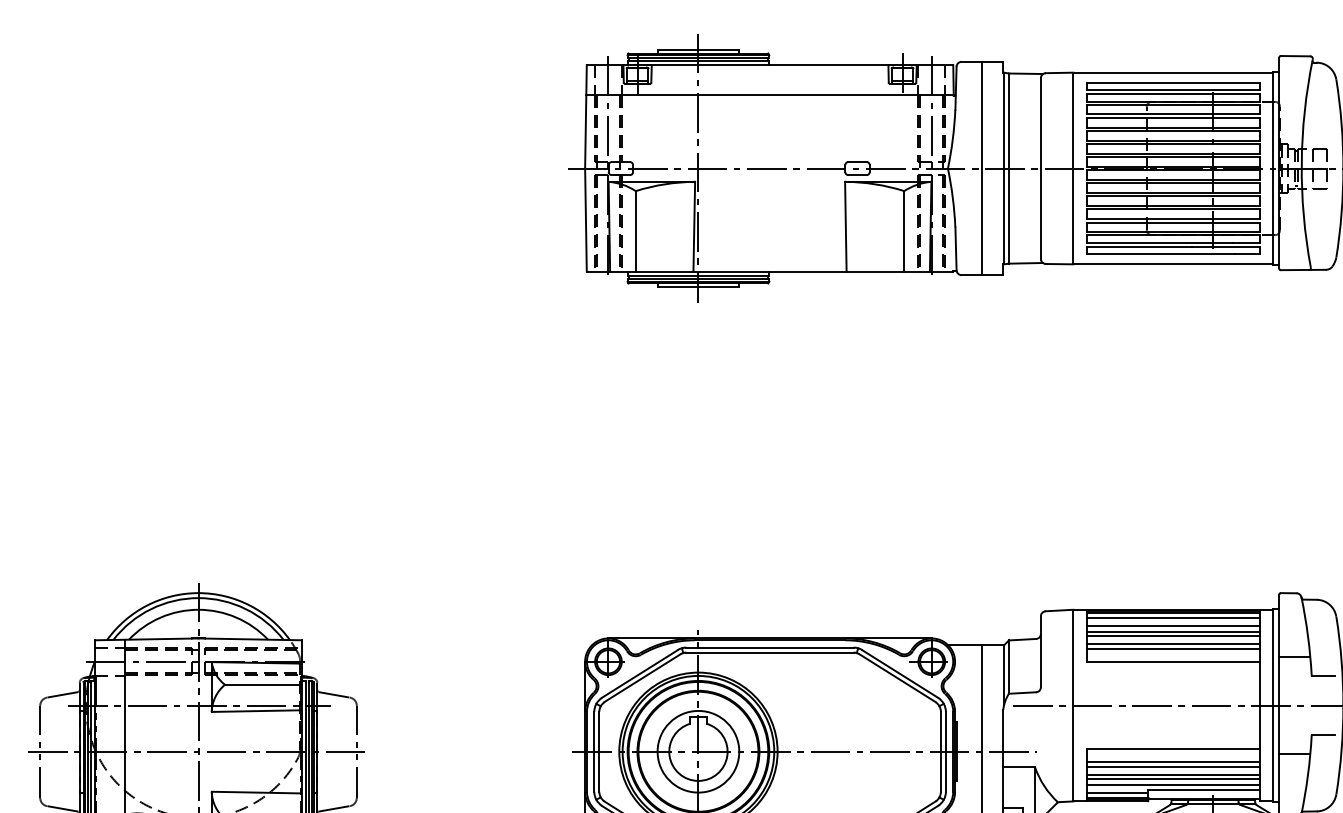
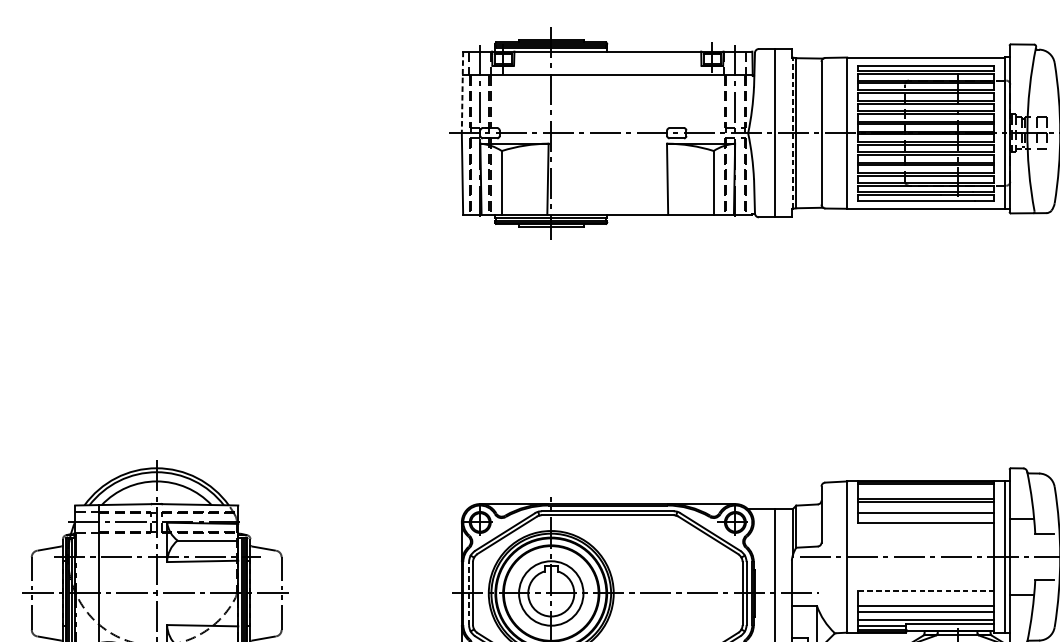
line: (585, 116) -> (462, 92), solid -> dashed
line: (1004, 168) -> (792, 133), solid -> dashed
line: (1173, 618) -> (926, 488), removed
line: (1173, 625) -> (926, 493), removed
line: (1173, 643) -> (926, 508), removed
line: (1173, 748) -> (926, 590), solid -> dashed
line: (594, 751) -> (469, 593), solid -> dashed
line: (1173, 761) -> (926, 601), removed
line: (1173, 778) -> (926, 614), removed

